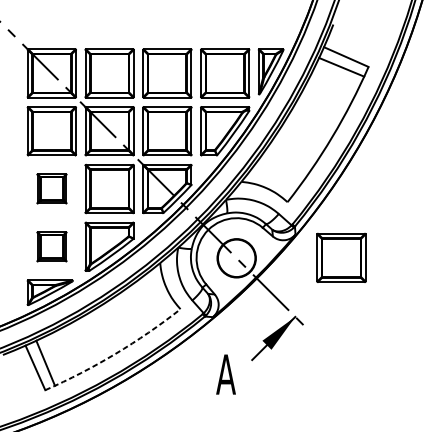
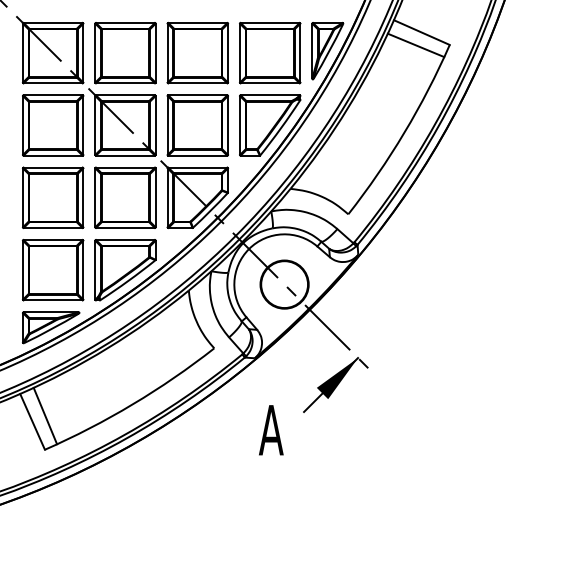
part: (52, 188) -> (53, 197), size x1.67
part: (52, 247) -> (53, 270), size x1.67
part: (341, 257) -> (415, 283), removed
arc: (115, 354) -> (132, 404), dashed -> solid

